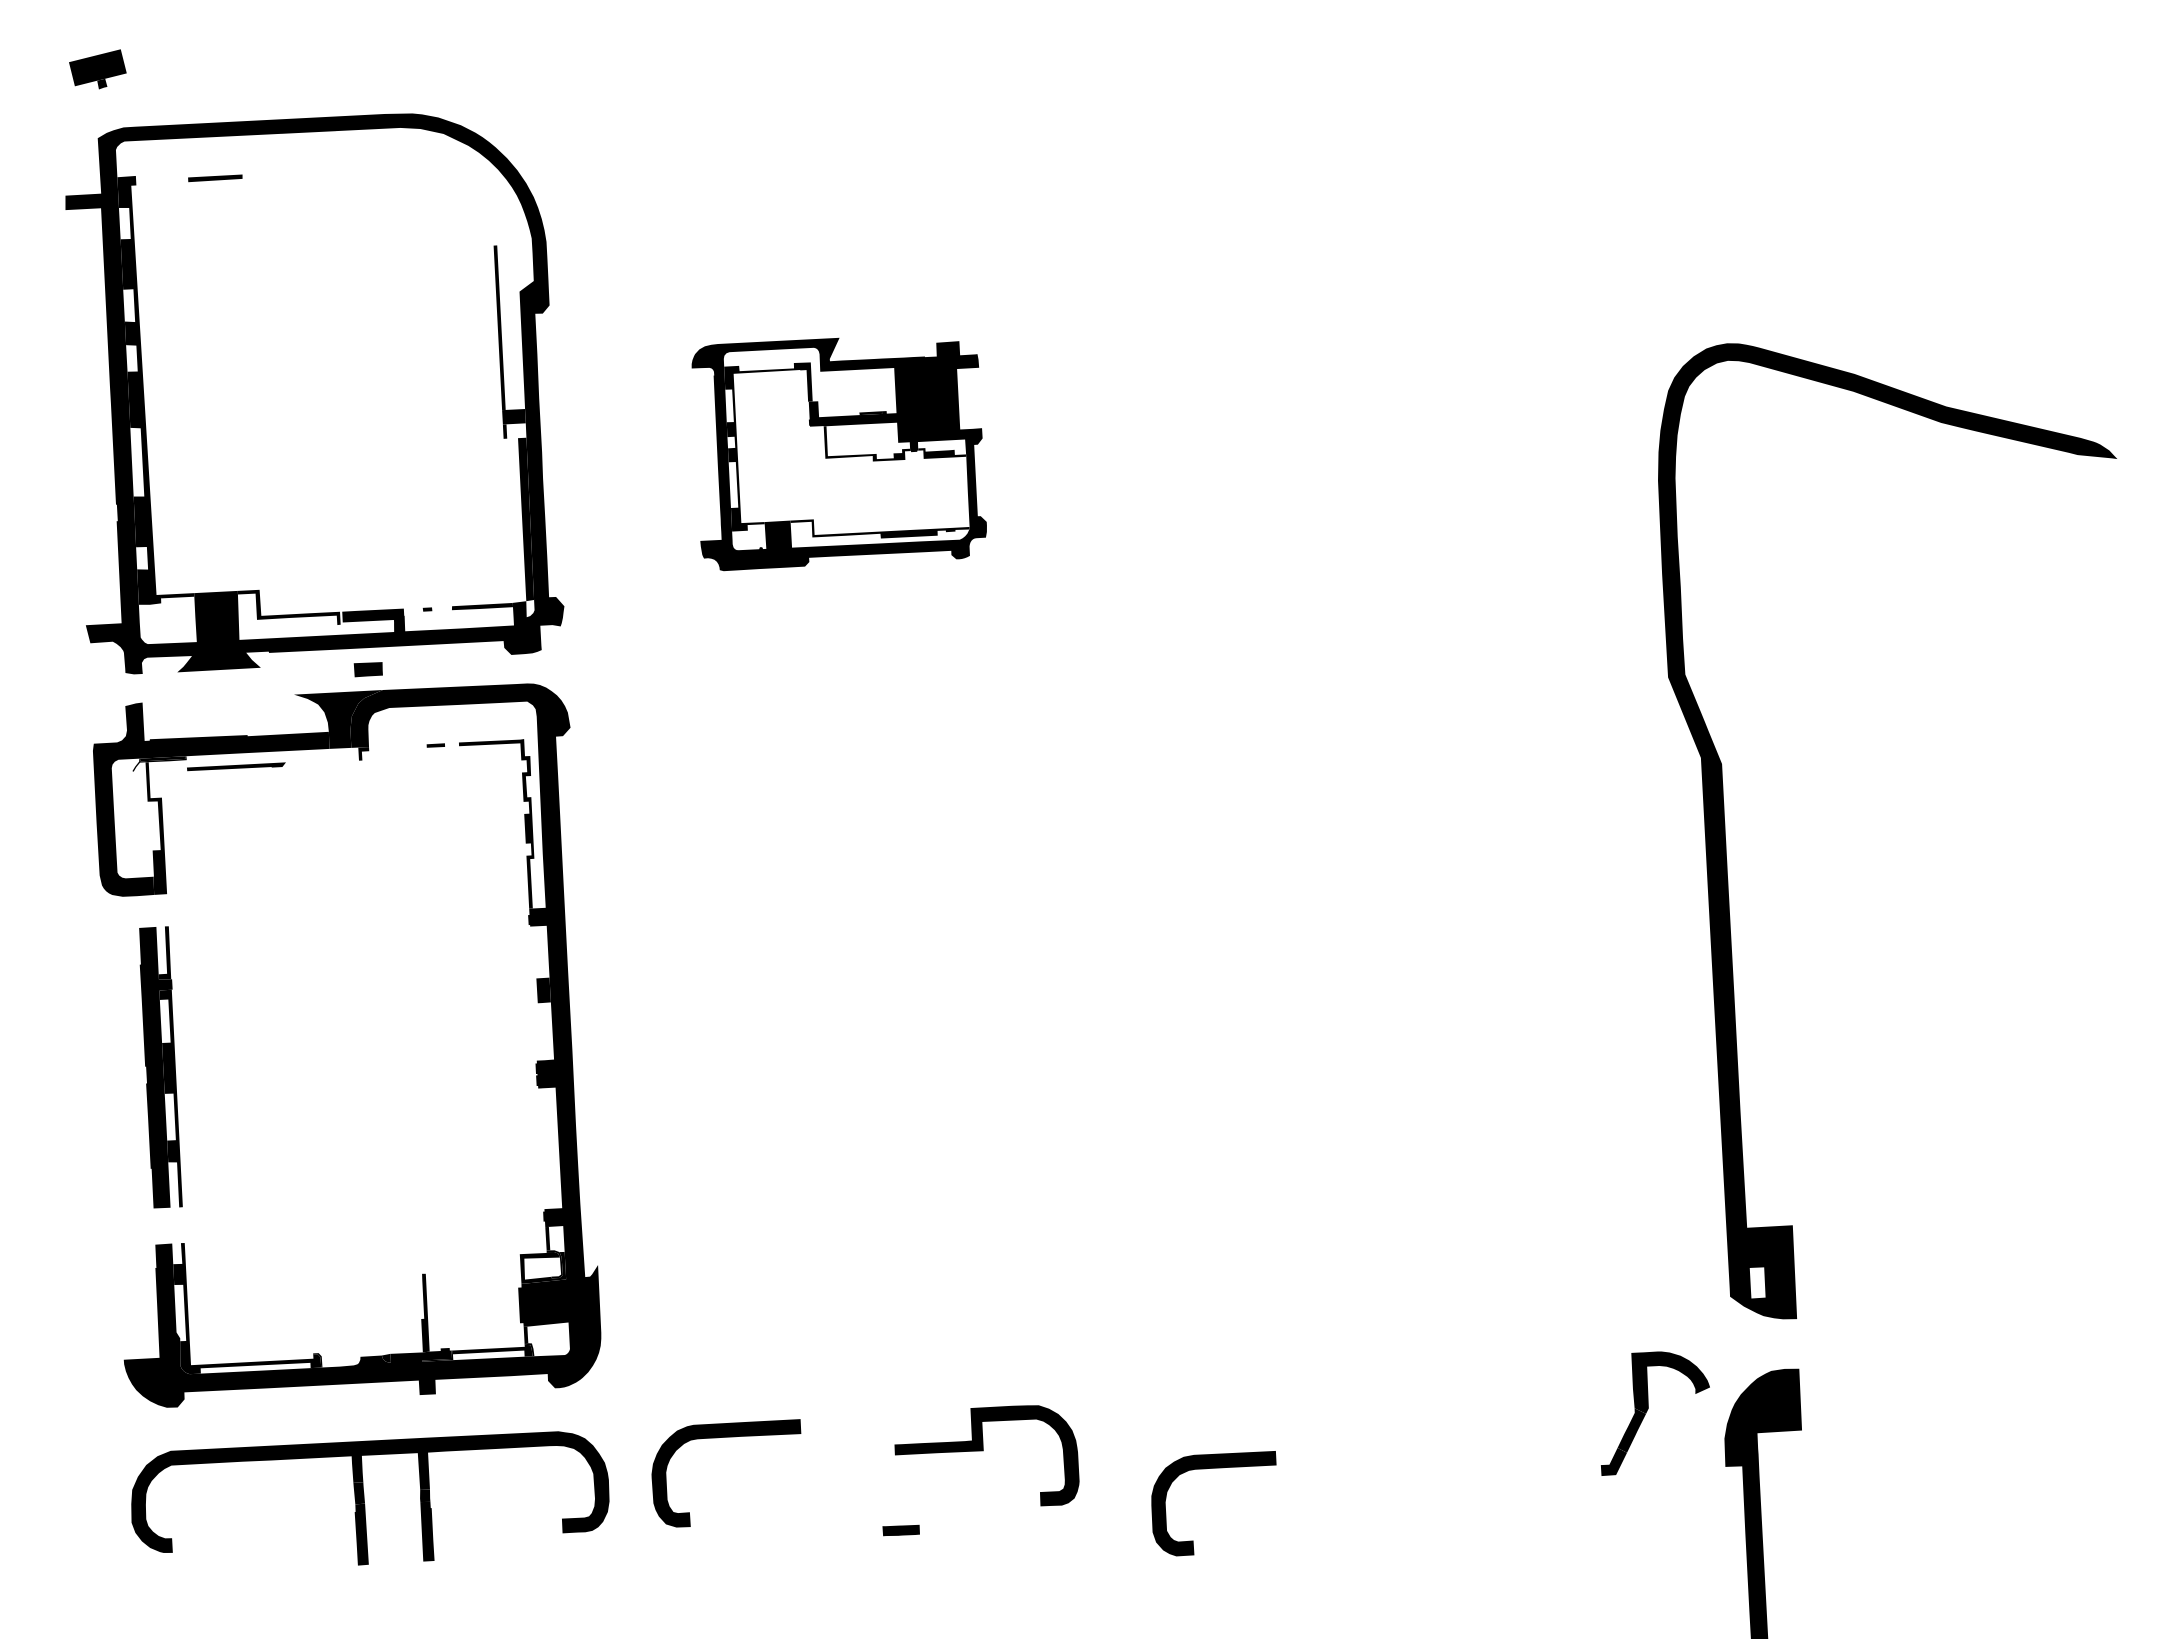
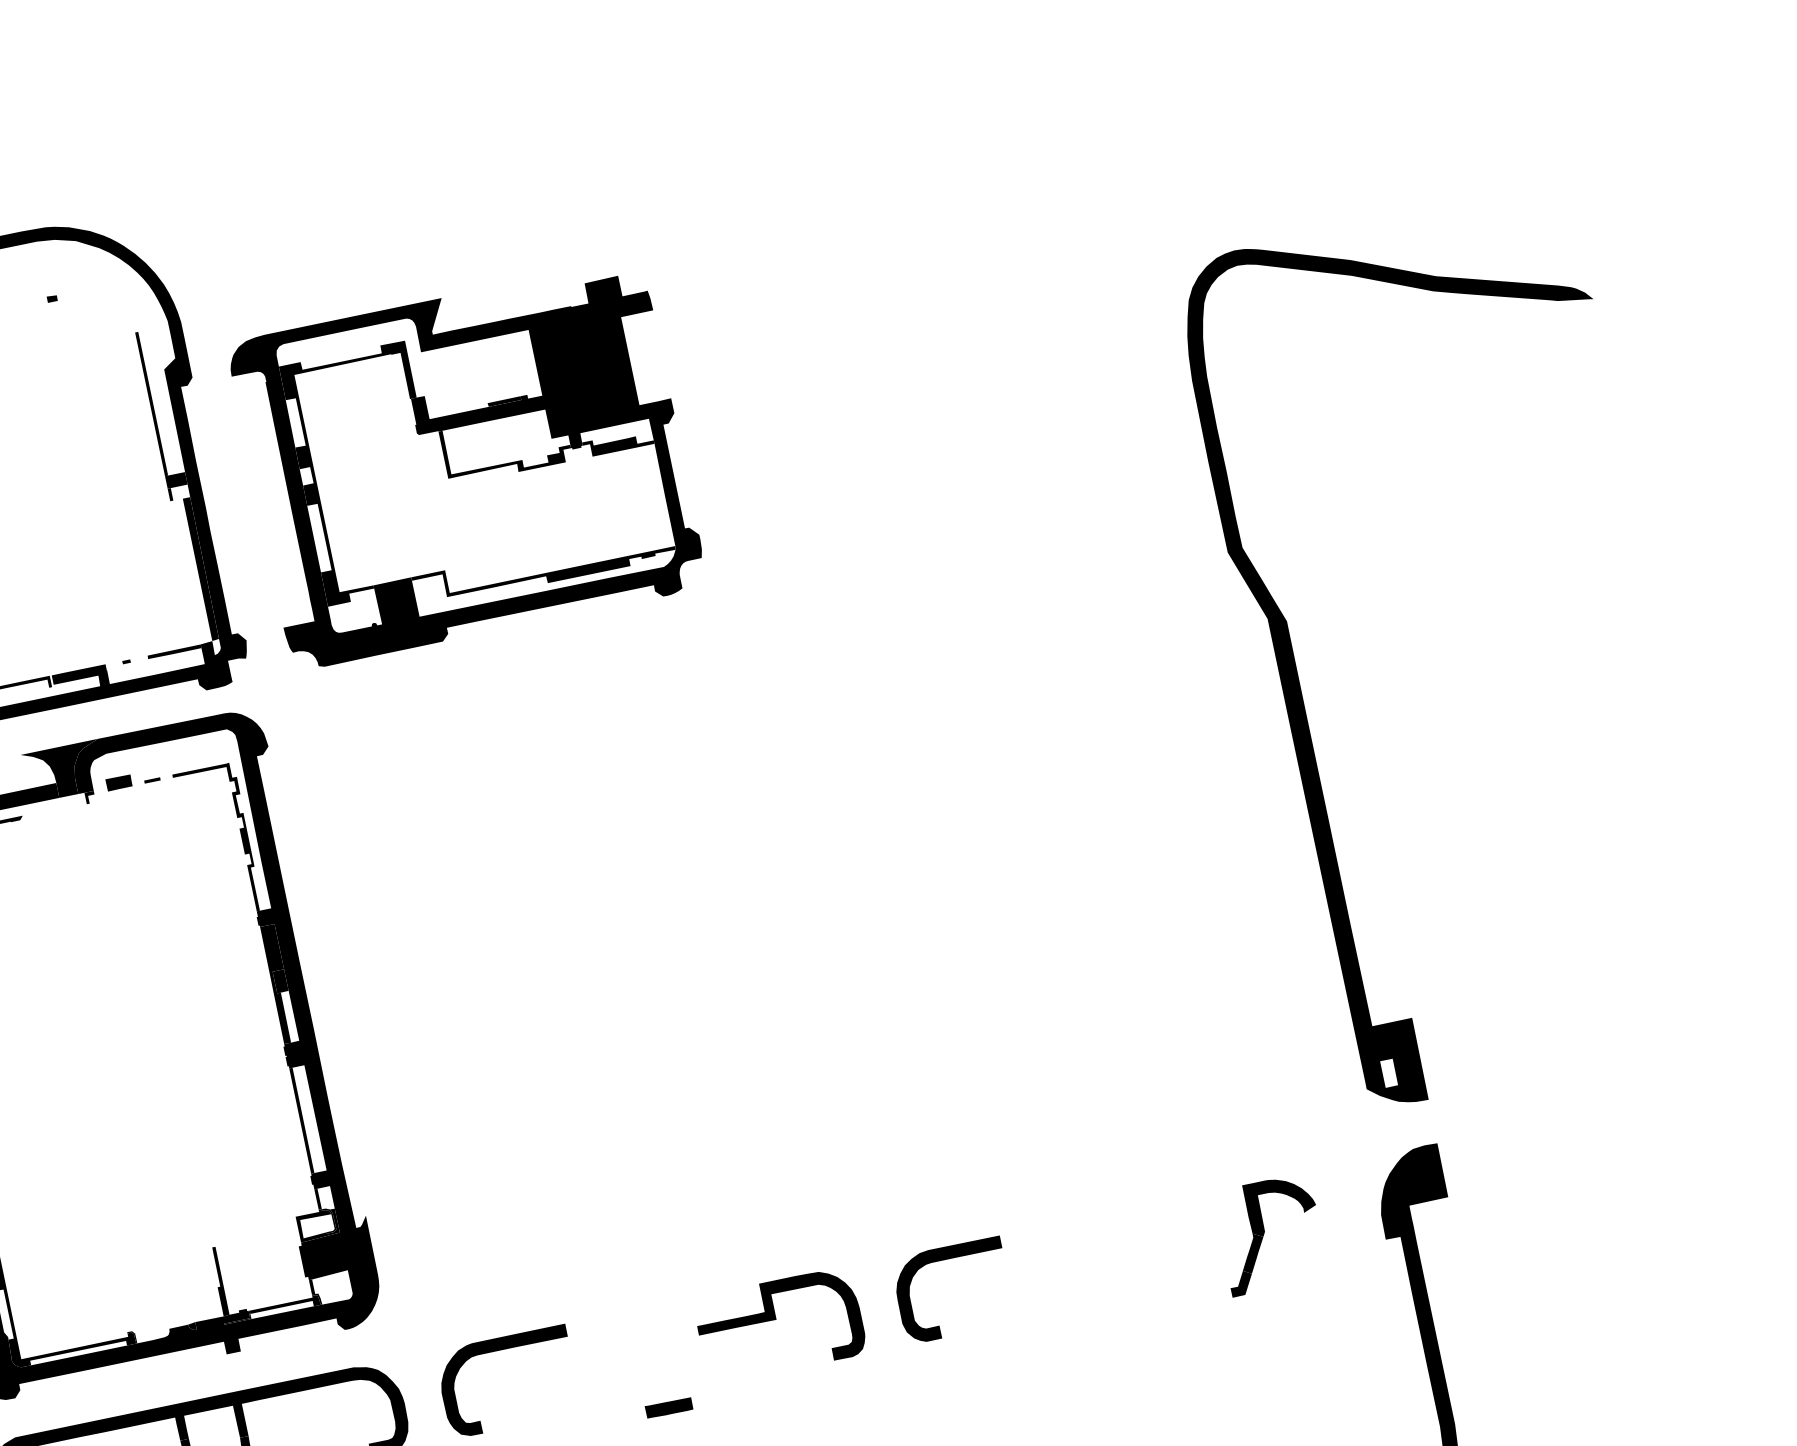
fill: (407, 193) -> (52, 298), added
part: (839, 454) -> (468, 469), size x1.67
part: (367, 669) -> (118, 783), moved
fill: (539, 992) -> (277, 983), added
fill: (543, 1148) -> (302, 1120), added
part: (1648, 1409) -> (1264, 1232), moved
part: (986, 1455) -> (779, 1323), moved
part: (1205, 1469) -> (940, 1261), moved
part: (900, 1530) -> (668, 1408), size x1.43

